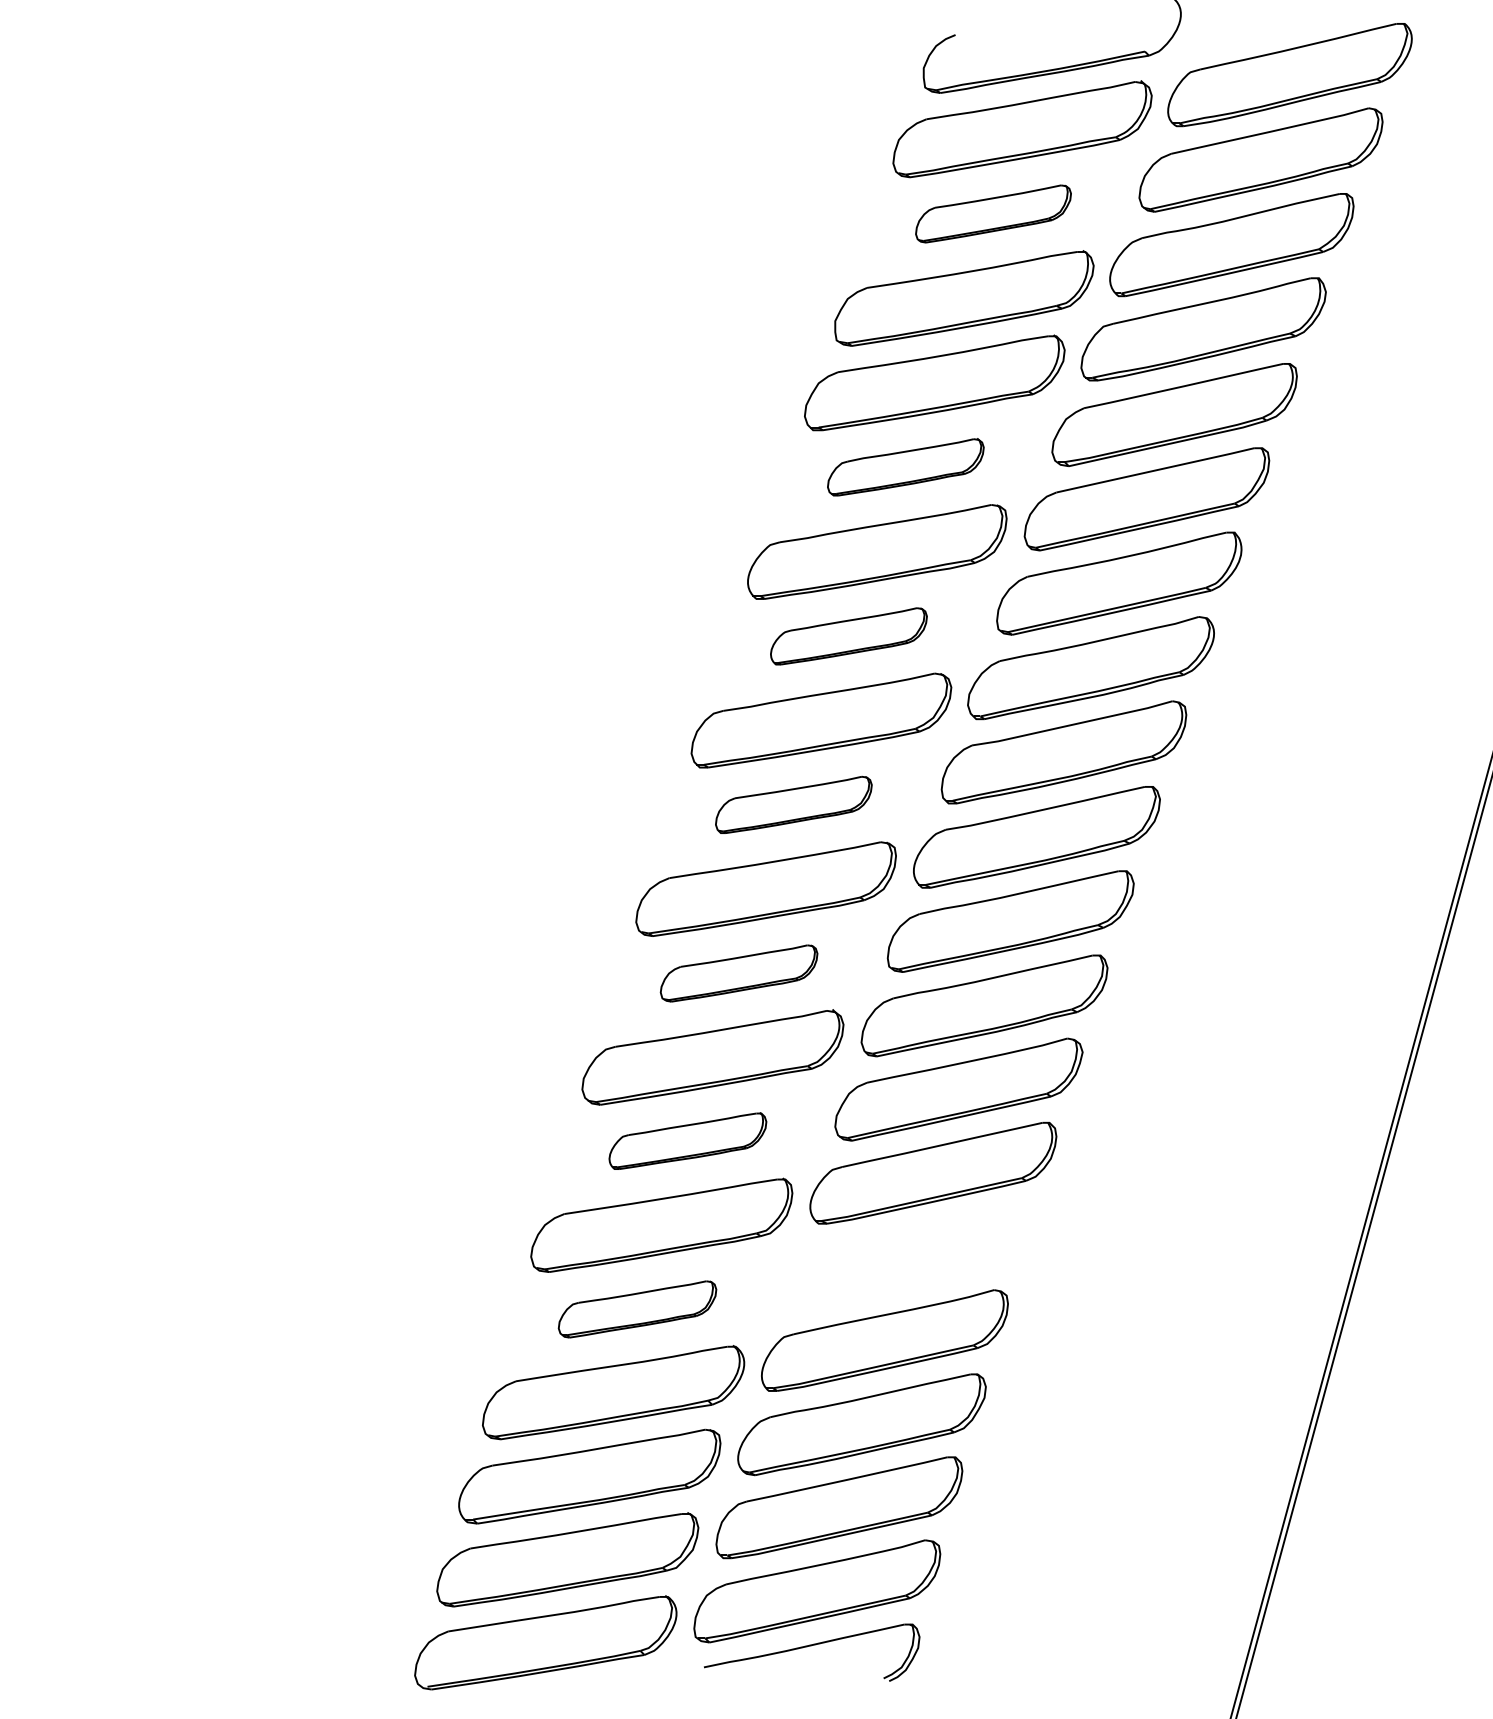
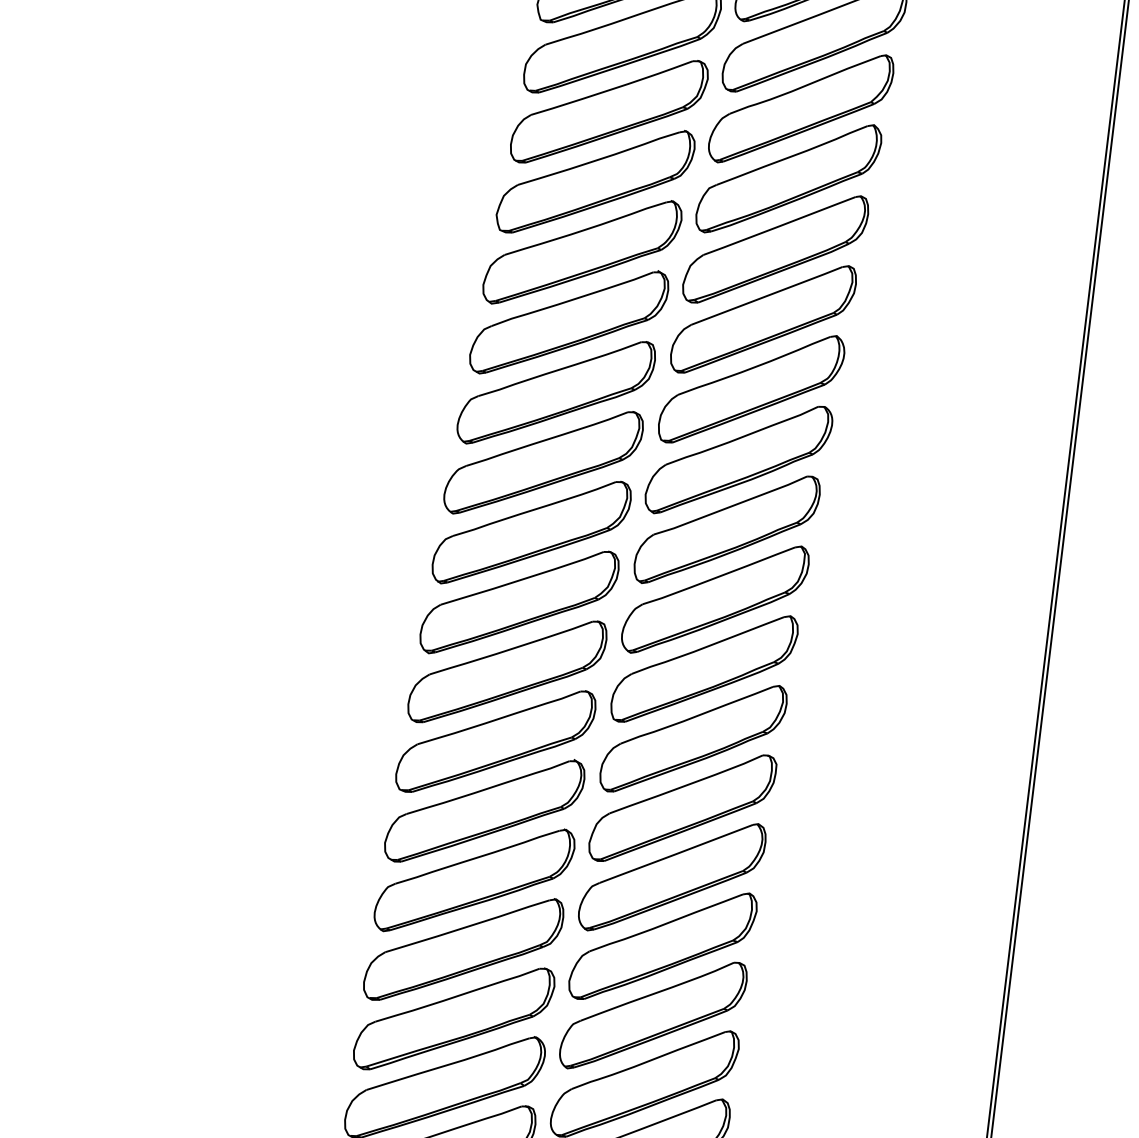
part: (993, 213) -> (609, 111), size x1.67
part: (905, 466) -> (568, 321), size x1.67
part: (848, 636) -> (543, 462), size x1.67
part: (793, 804) -> (519, 601), size x1.67
part: (738, 973) -> (495, 741), size x1.67
part: (687, 1140) -> (474, 879), size x1.67
part: (908, 1257) -> (662, 946), added
part: (637, 1309) -> (454, 1019), size x1.67

